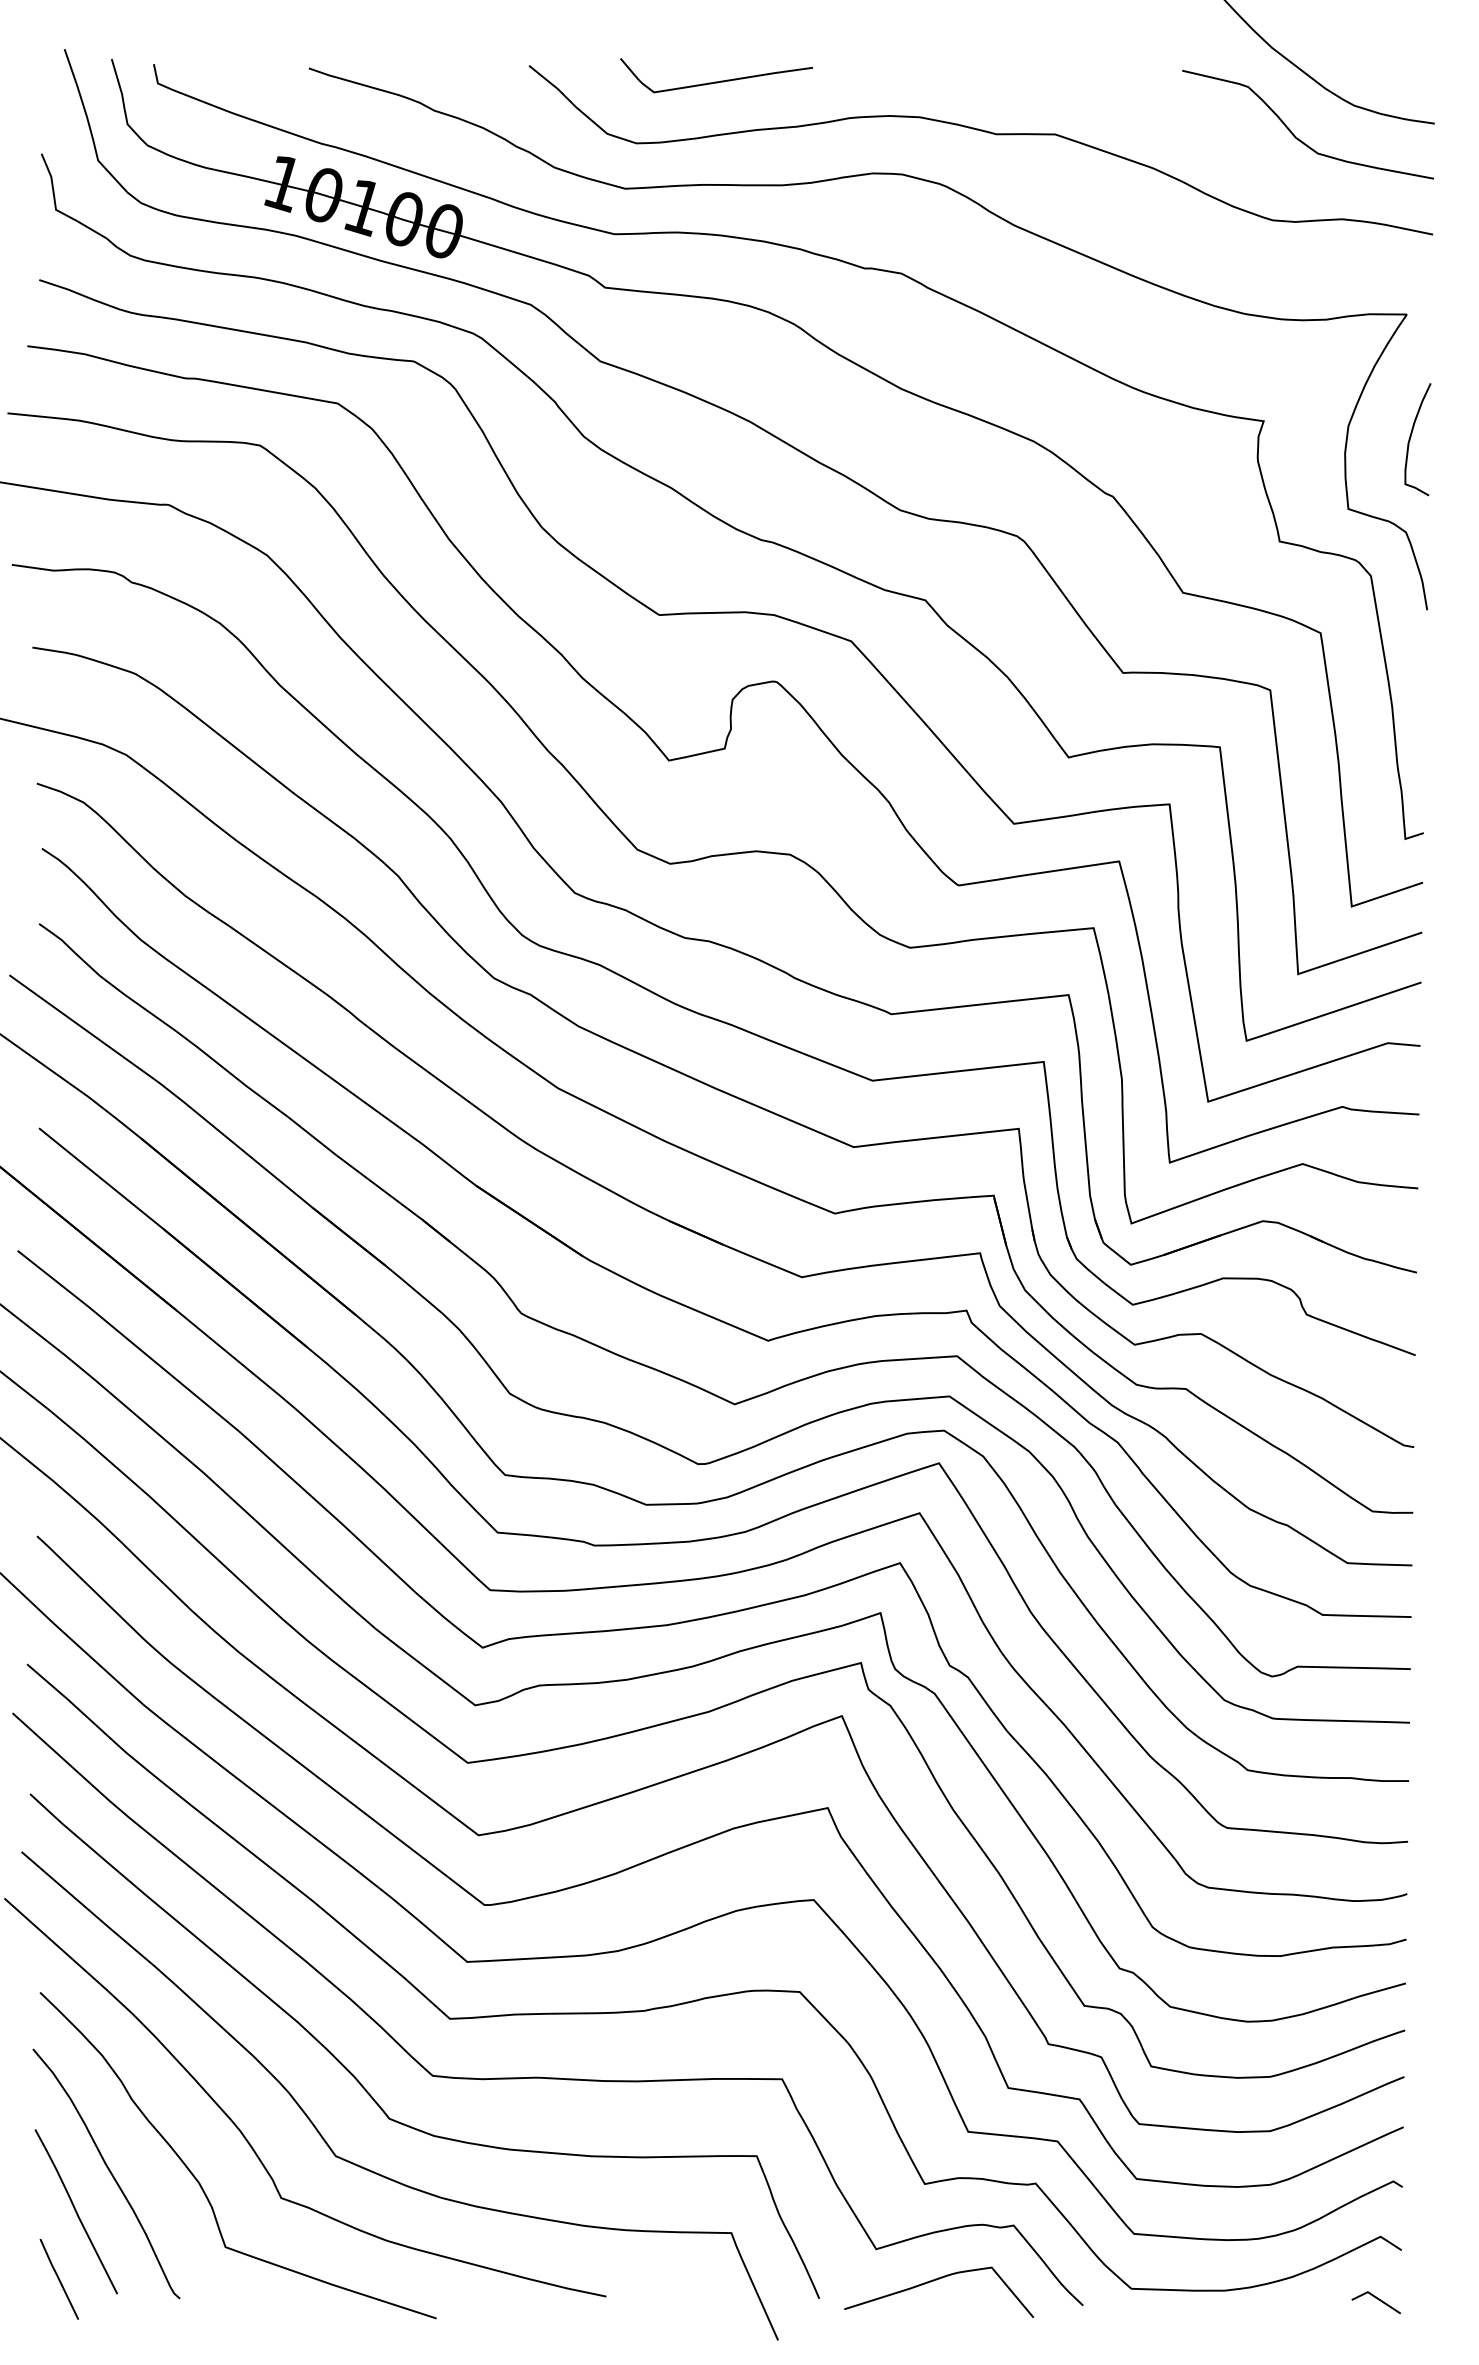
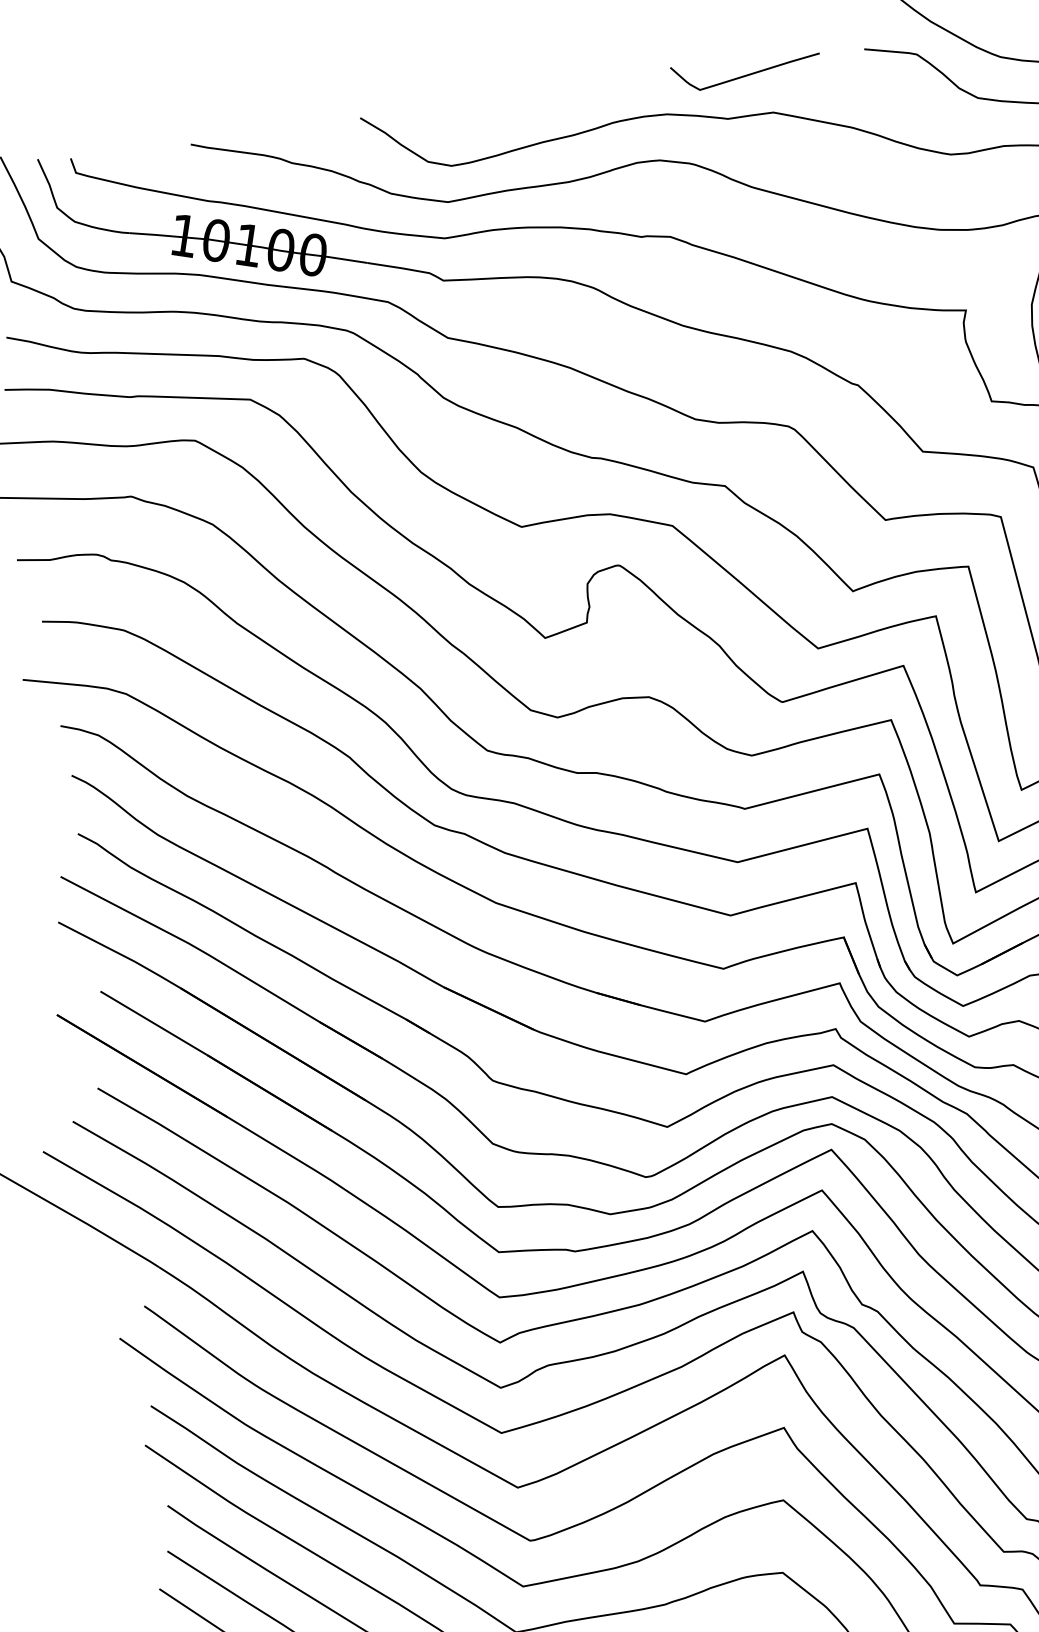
curve: (716, 81) -> (746, 74), moved

